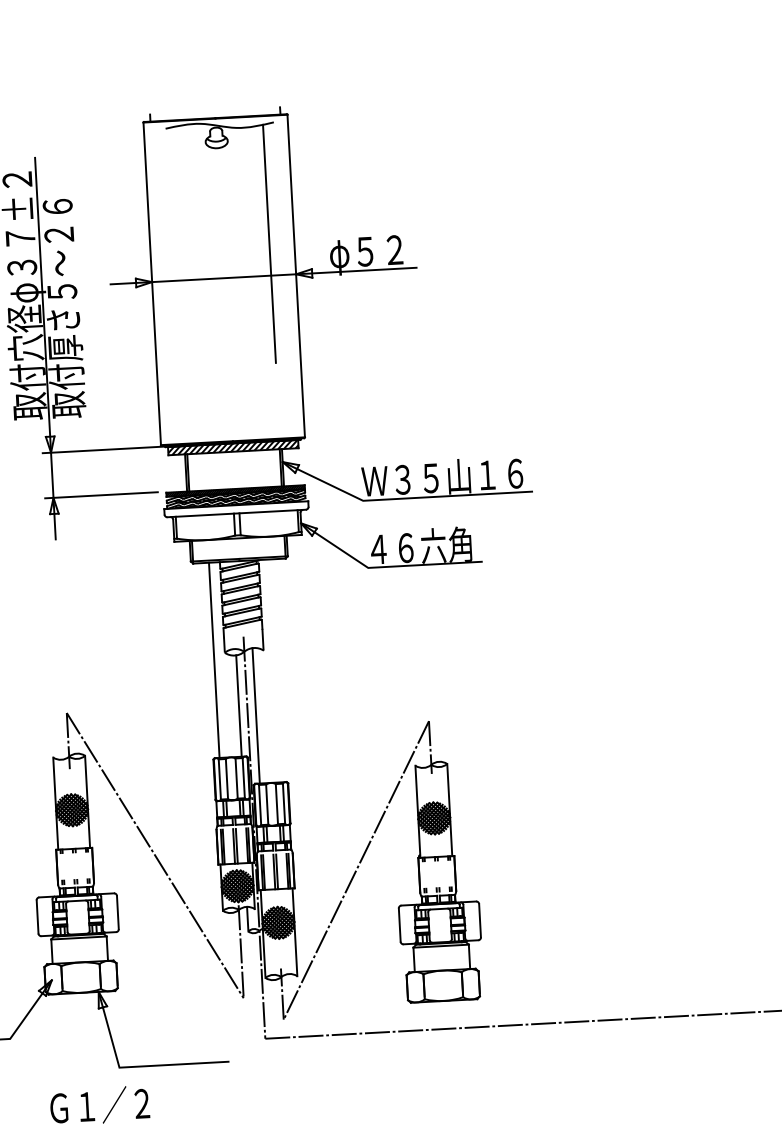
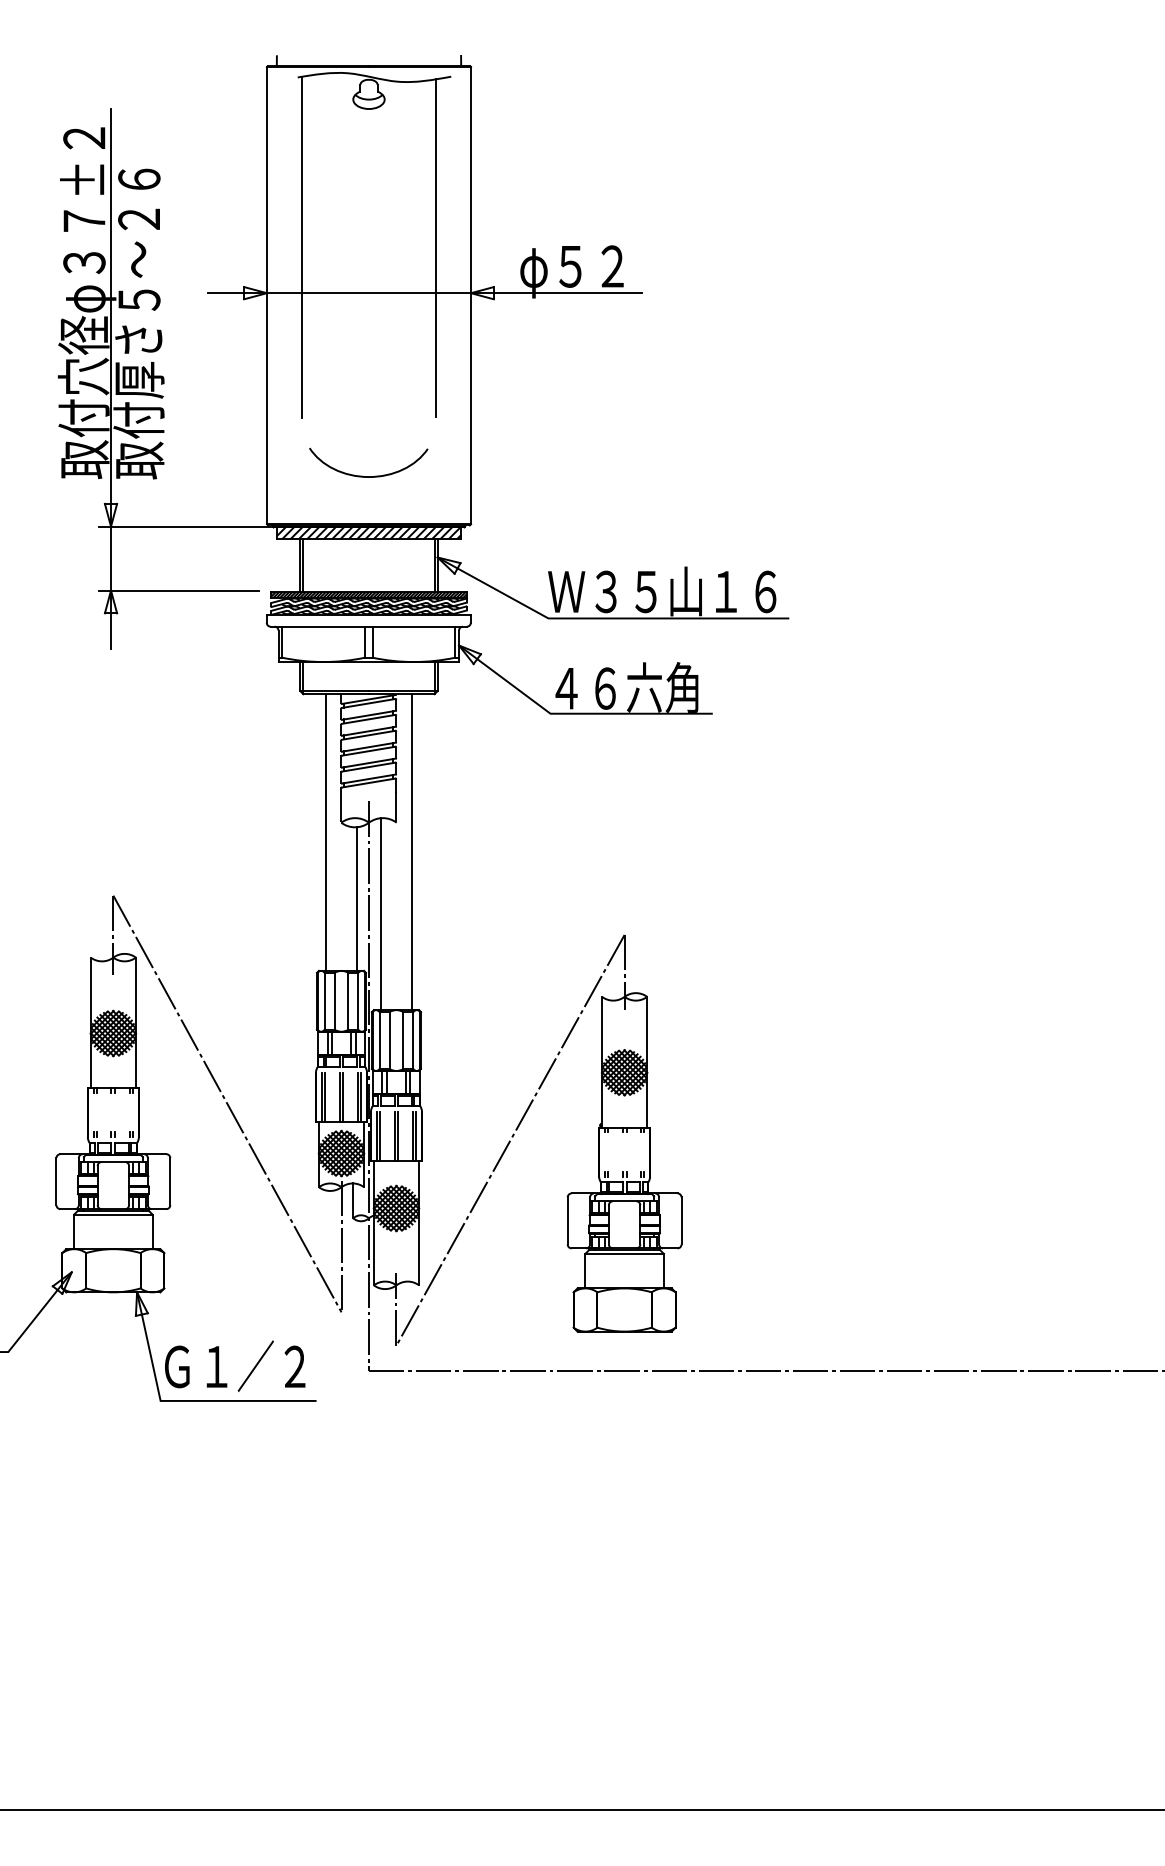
line: (175, 248) -> (302, 247), added
curve: (230, 407) -> (368, 476), added
line: (276, 671) -> (412, 852), added
text: (100, 1105) -> (235, 1365), moved

